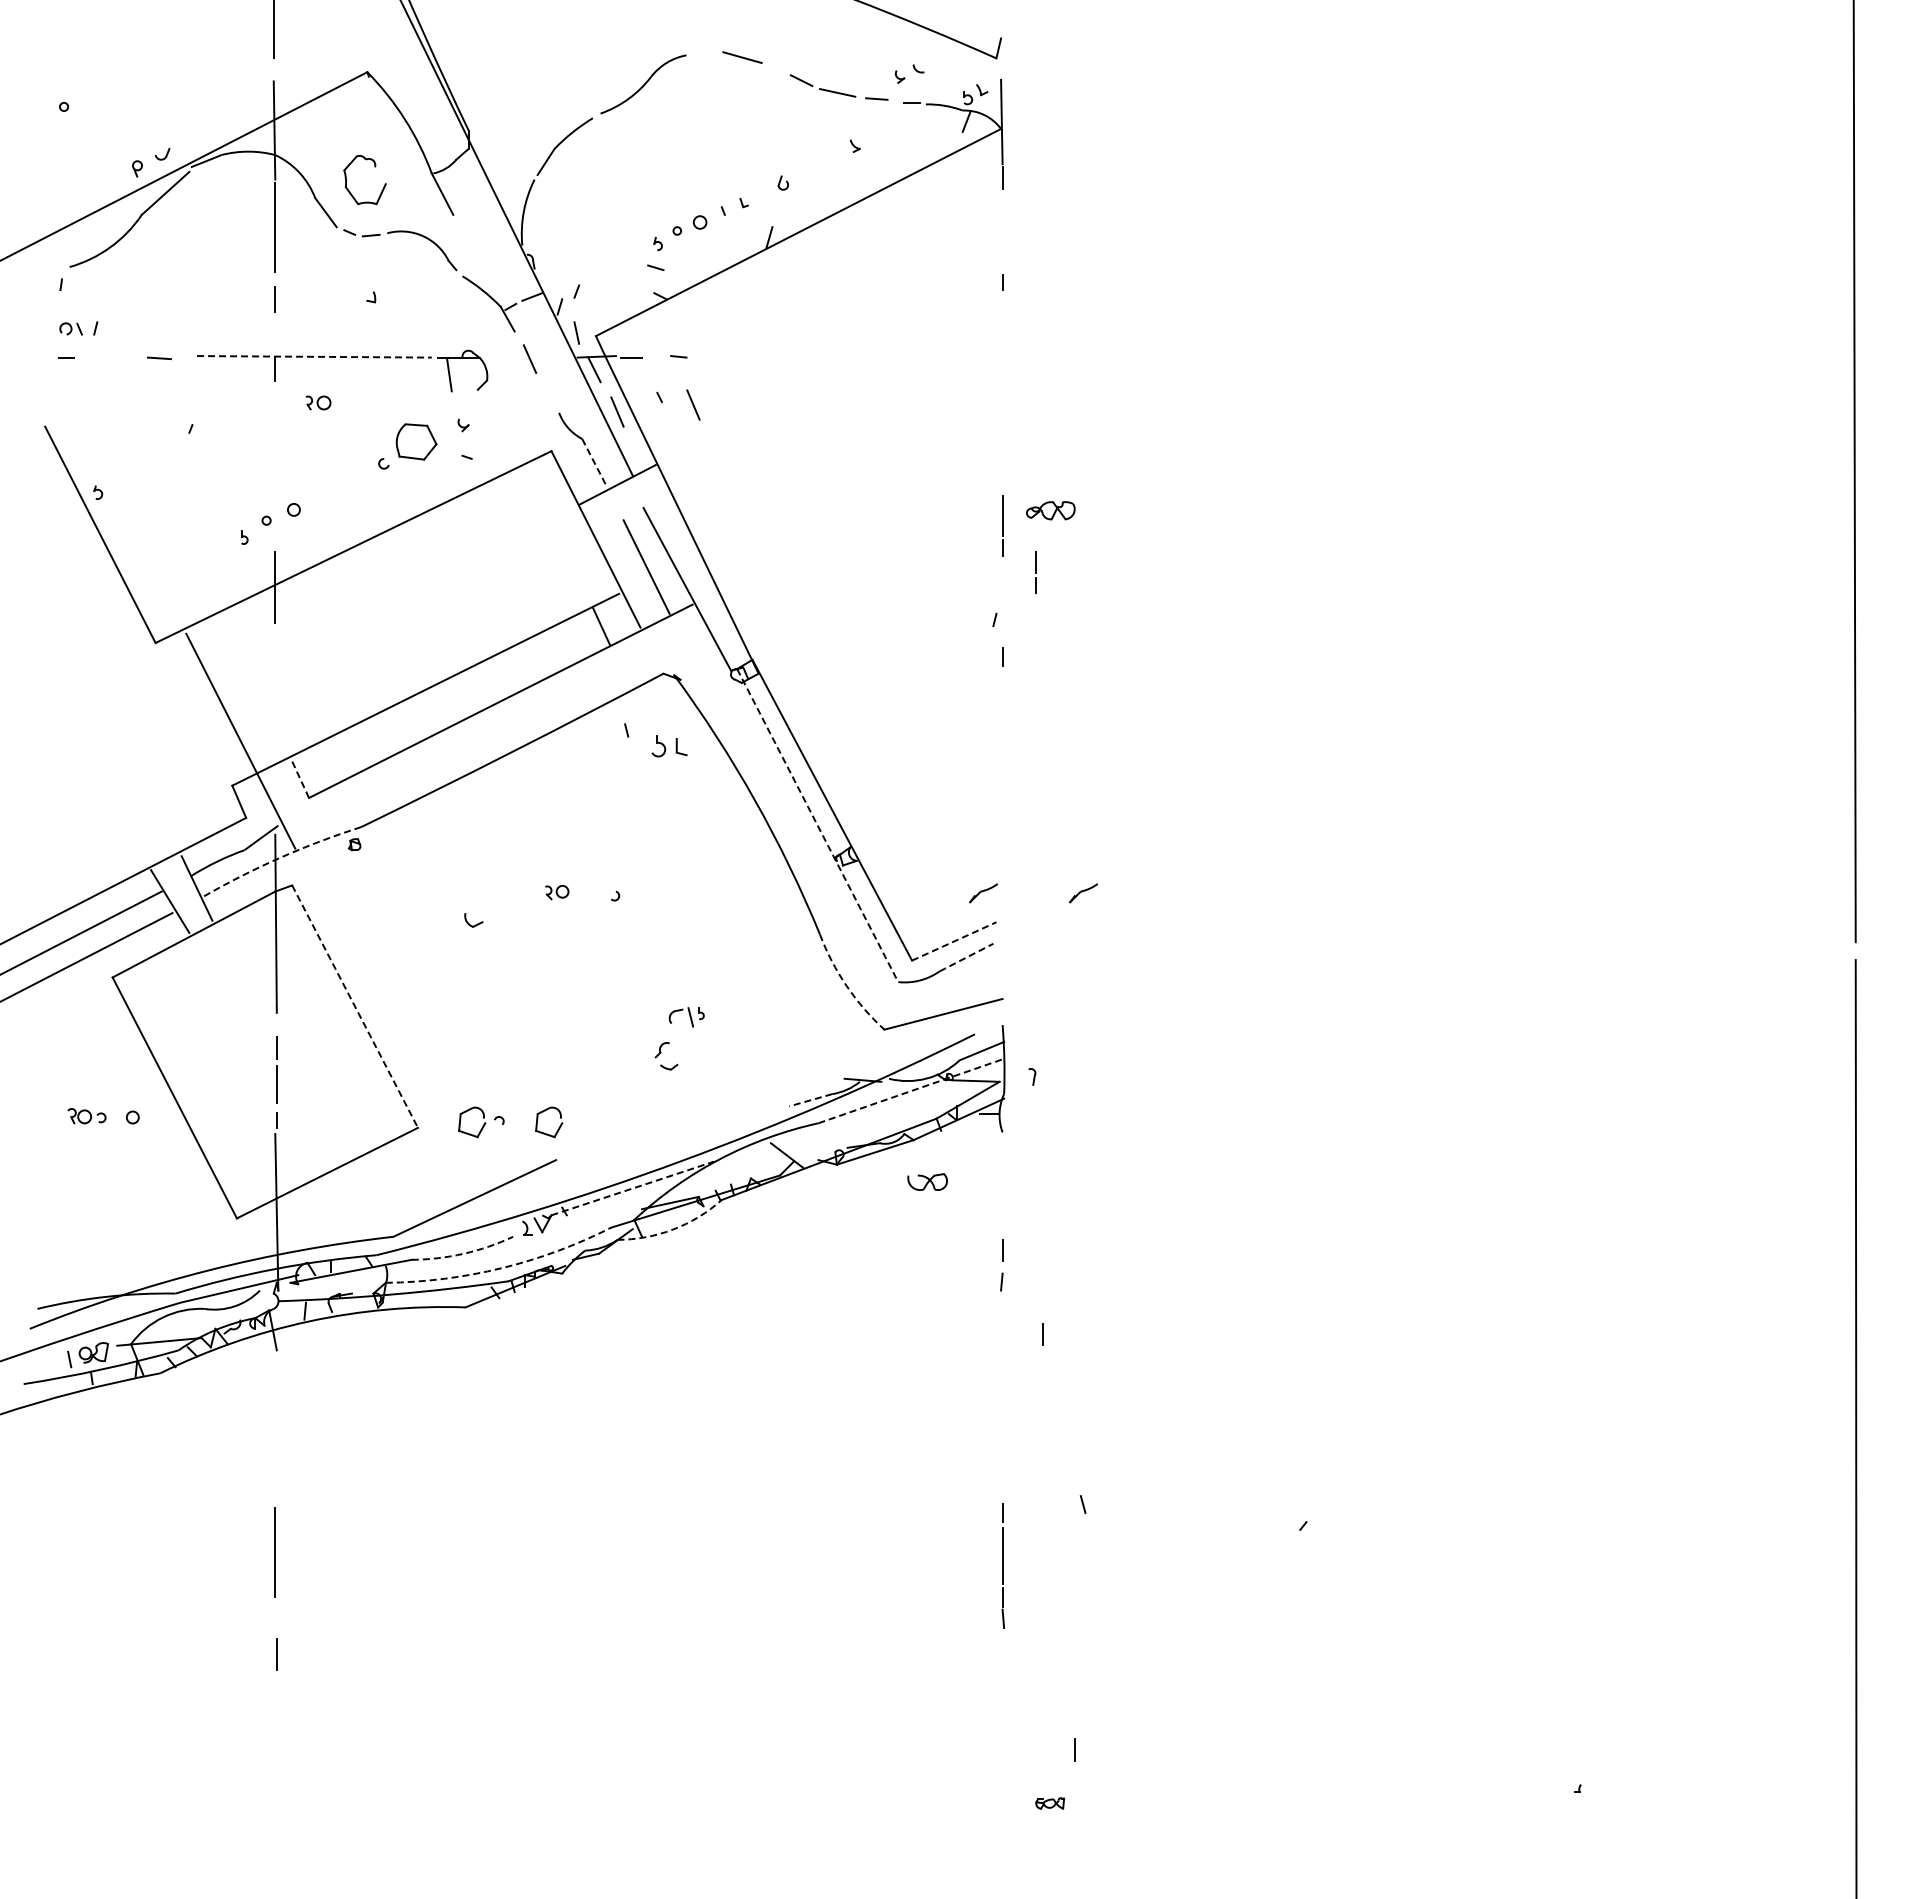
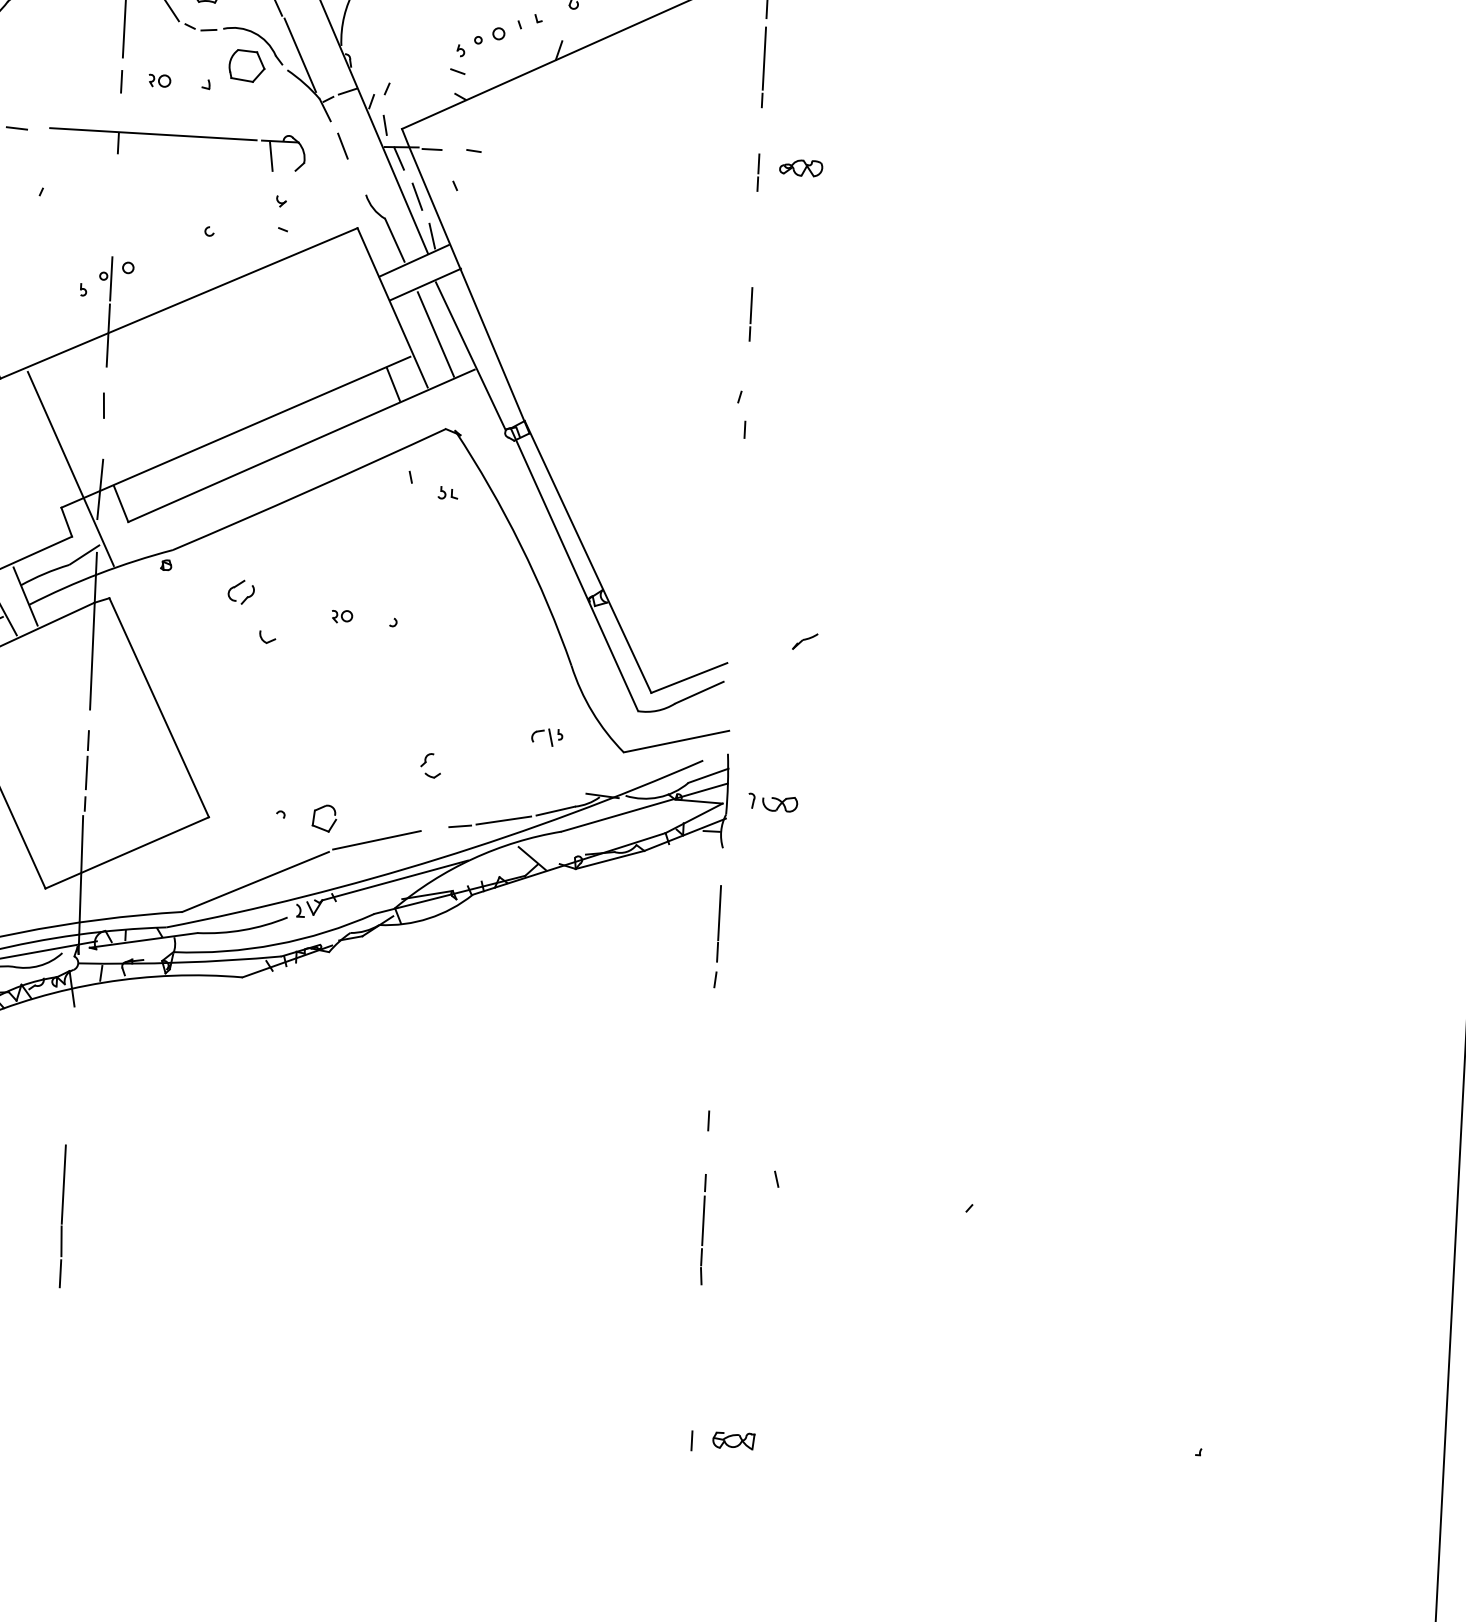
line: (1002, 234) -> (764, 58), added
line: (476, 258) -> (300, 55), added
line: (314, 356) -> (153, 133), dashed -> solid
part: (318, 402) -> (159, 80), moved
line: (693, 404) -> (484, 193), removed
part: (416, 441) -> (247, 65), moved
line: (636, 455) -> (432, 235), added
line: (594, 462) -> (394, 240), dashed -> solid
line: (631, 510) -> (425, 284), added
part: (1050, 510) -> (800, 167), moved
line: (275, 522) -> (111, 278), added
line: (1035, 572) -> (758, 172), moved
line: (274, 667) -> (103, 405), added
part: (669, 746) -> (447, 493), size x0.62
line: (274, 762) -> (99, 489), added
line: (299, 778) -> (120, 504), dashed -> solid
line: (817, 826) -> (574, 570), dashed -> solid
arc: (279, 858) -> (99, 573), dashed -> solid
part: (436, 864) -> (237, 586), added
part: (983, 893) -> (717, 637), removed
line: (954, 941) -> (689, 678), dashed -> solid
line: (966, 957) -> (699, 692), dashed -> solid
arc: (846, 985) -> (592, 711), dashed -> solid
line: (355, 1006) -> (159, 707), dashed -> solid
part: (686, 1017) -> (547, 737), moved
line: (911, 1090) -> (644, 807), dashed -> solid
line: (810, 1100) -> (555, 811), dashed -> solid
line: (752, 1113) -> (503, 820), added
line: (703, 1122) -> (460, 825), added
part: (481, 1127) -> (264, 819), removed
line: (609, 1143) -> (376, 839), added
part: (927, 1181) -> (779, 803), moved
line: (632, 1188) -> (394, 880), dashed -> solid
line: (1002, 1205) -> (719, 912), added
arc: (673, 1229) -> (429, 918), dashed -> solid
arc: (463, 1253) -> (243, 929), dashed -> solid
arc: (501, 1268) -> (275, 944), dashed -> solid
line: (1042, 1334) -> (708, 1121), moved
line: (275, 1617) -> (61, 1241), added
line: (1074, 1749) -> (691, 1440), moved
part: (1050, 1803) -> (734, 1440), size x1.67

